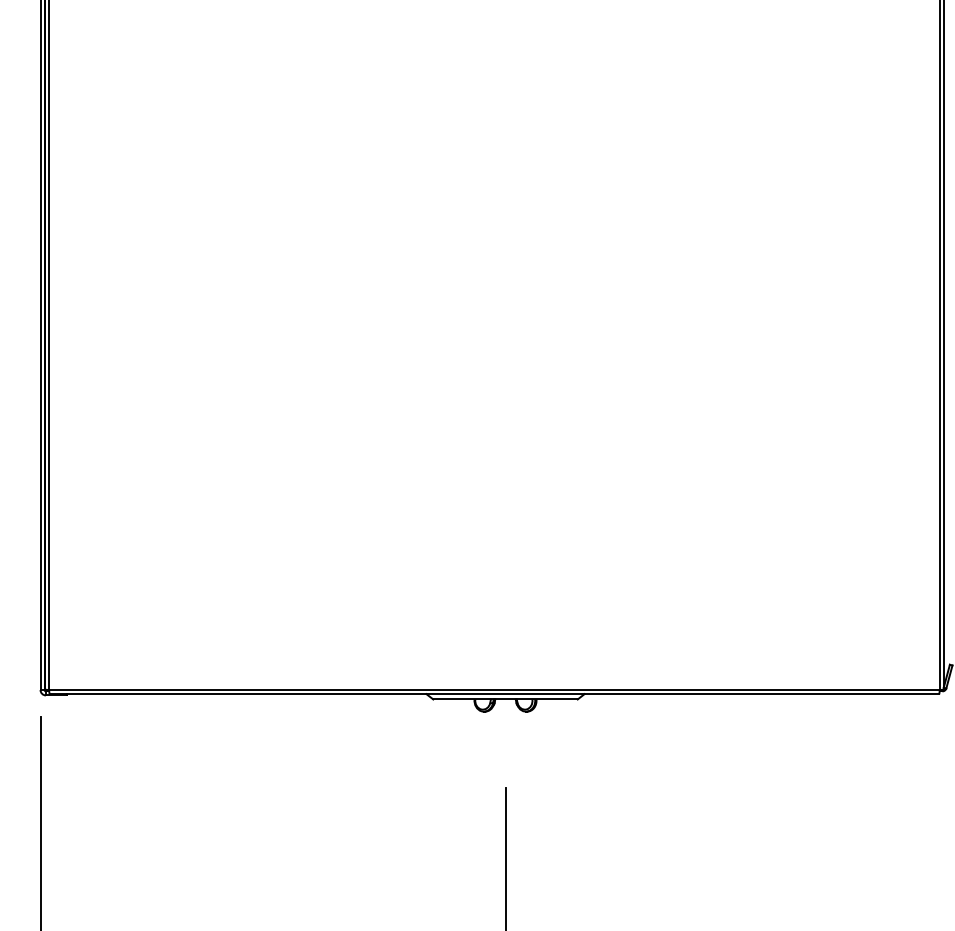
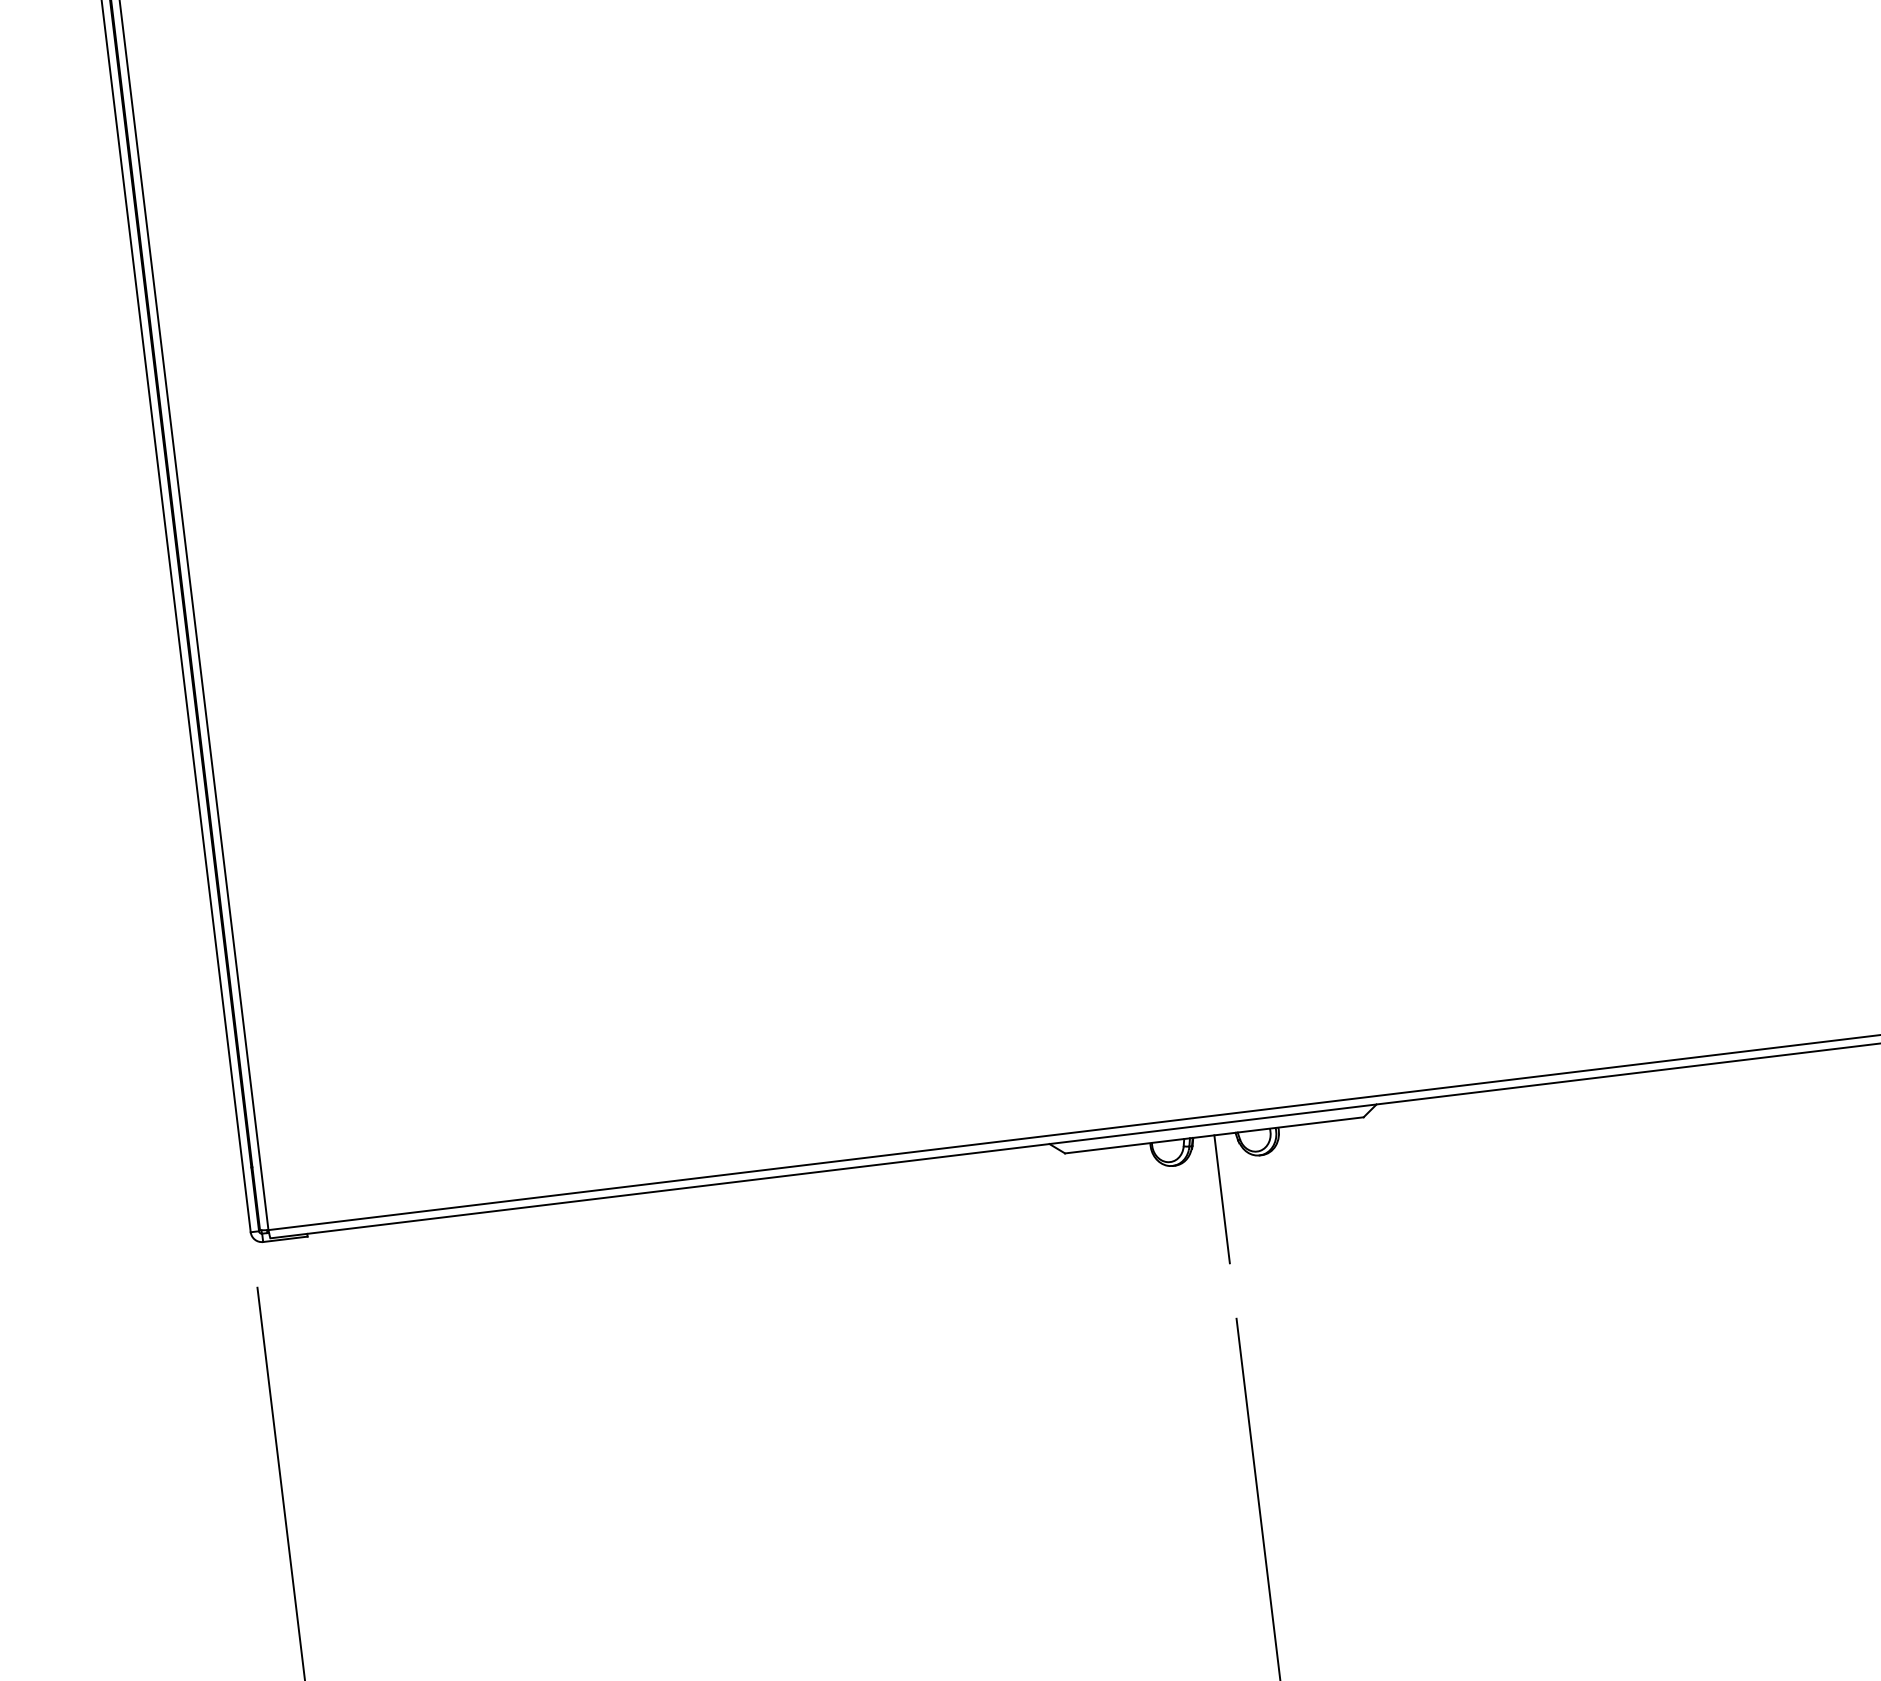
line: (505, 730) -> (1222, 1199), added

